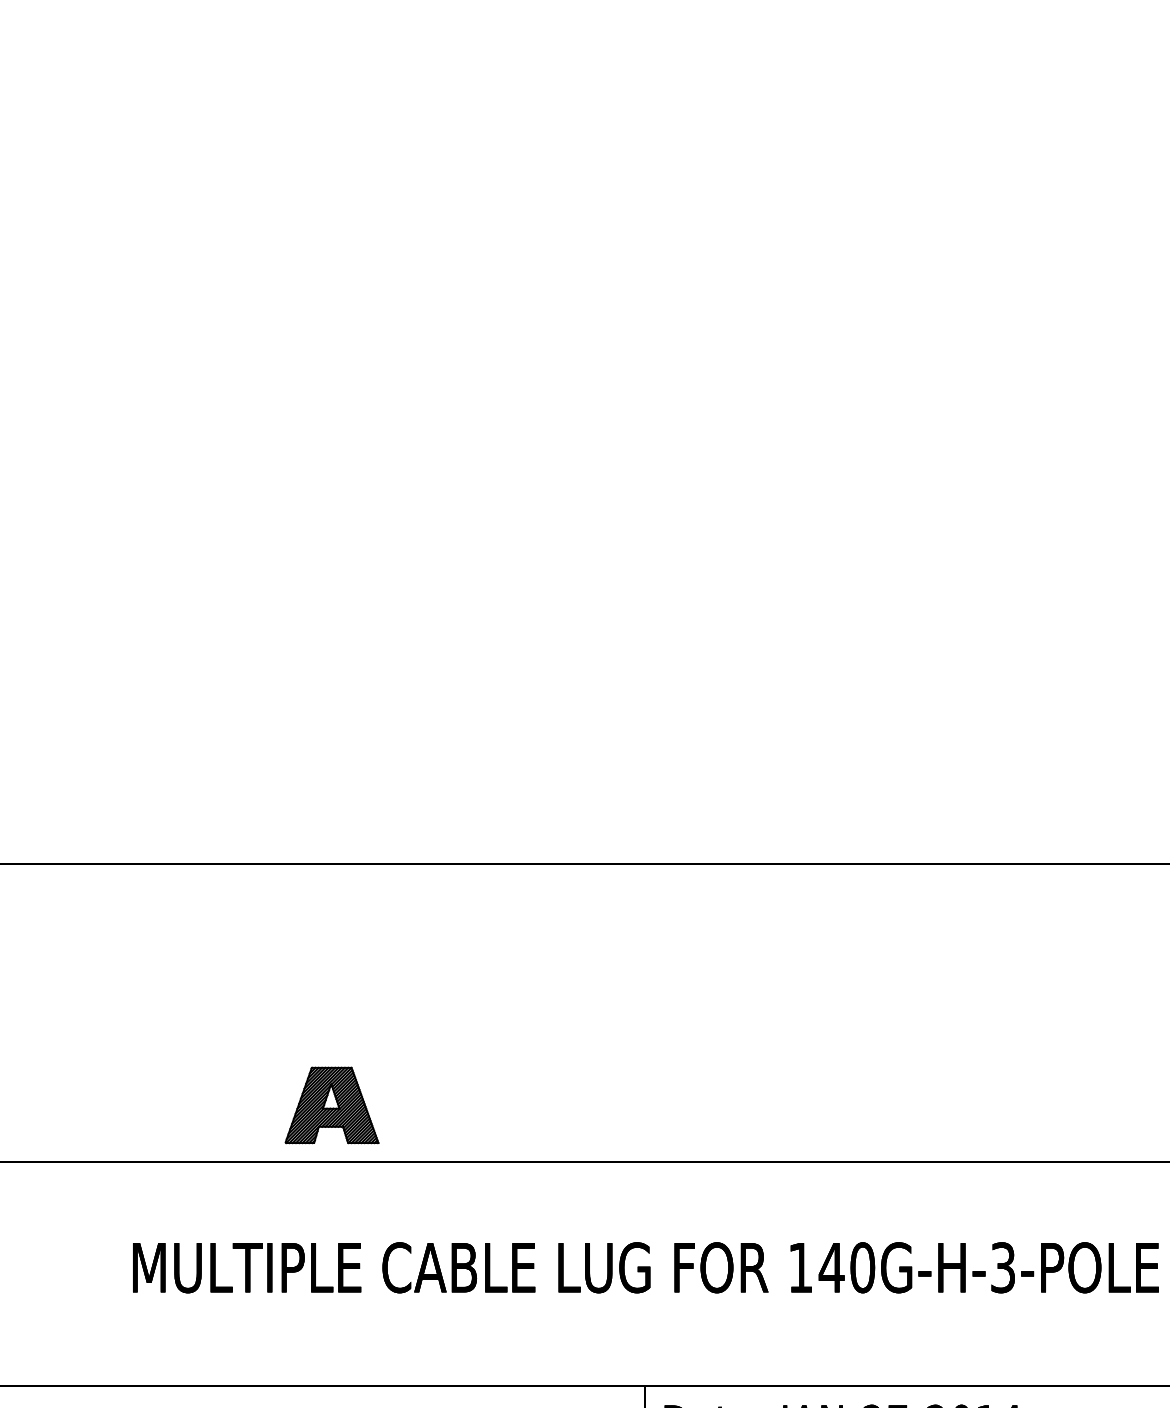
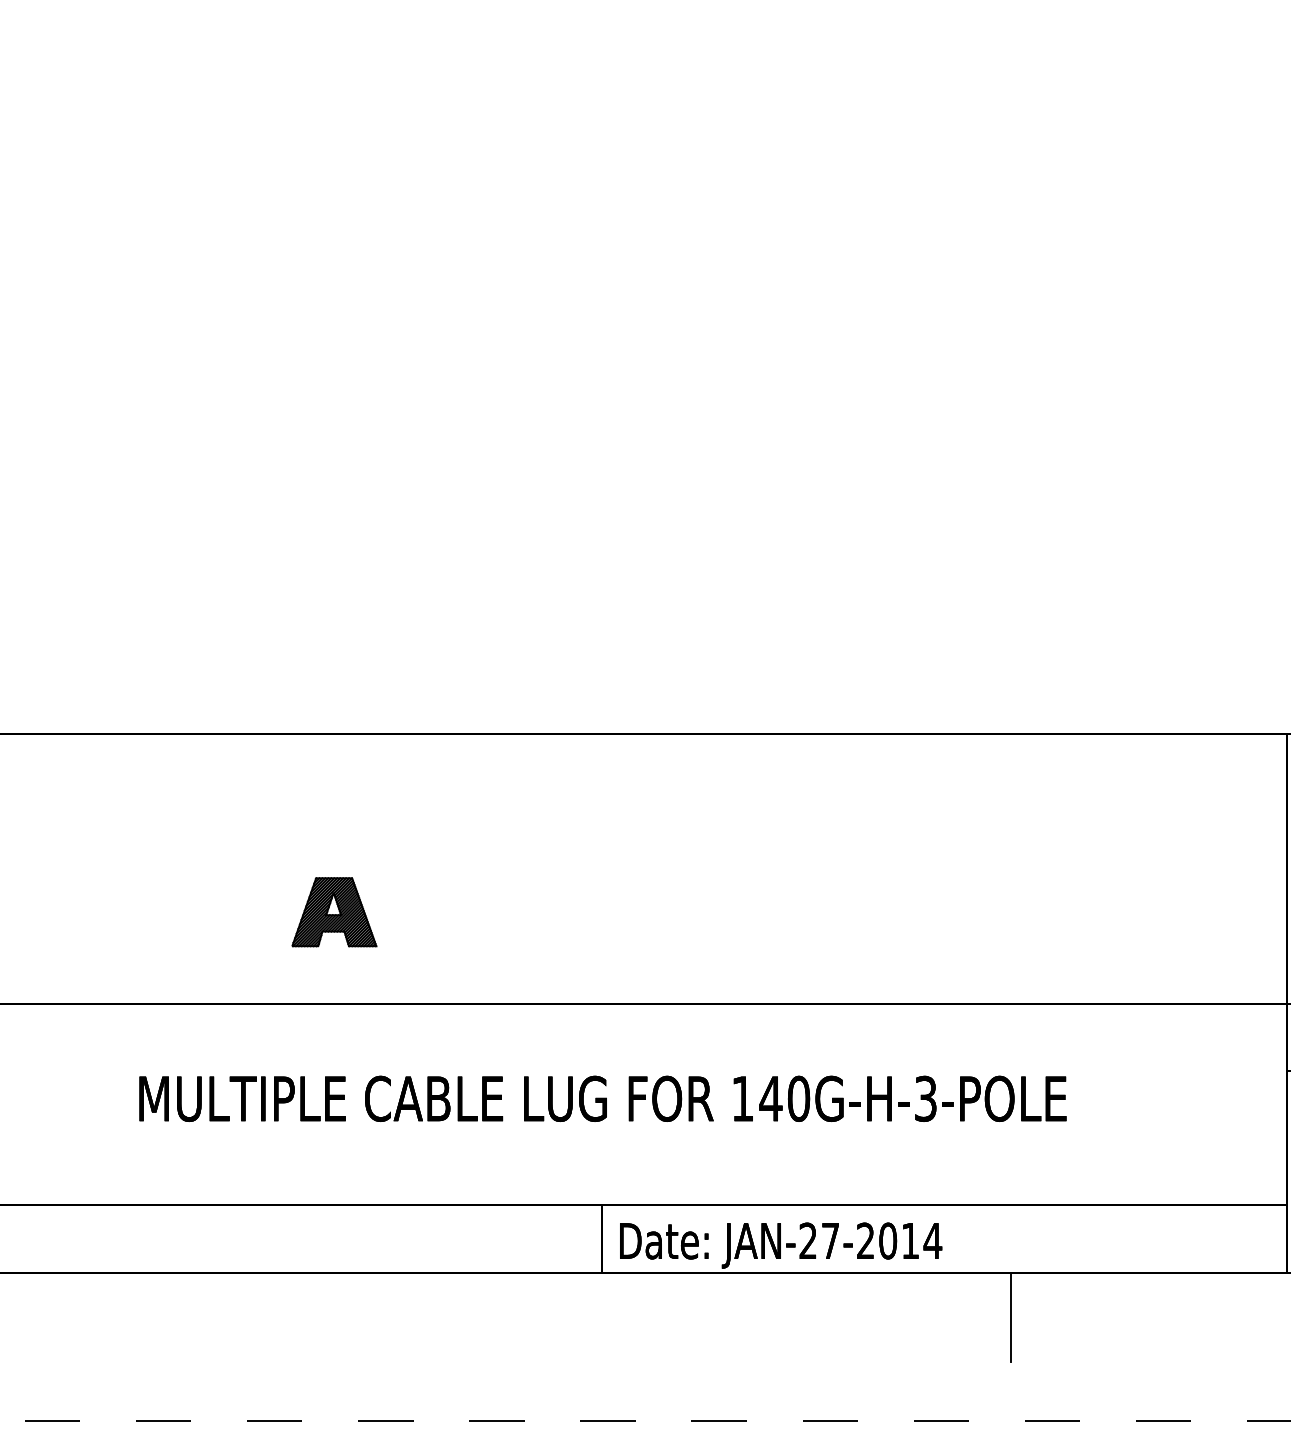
part: (332, 1105) -> (334, 912), moved

